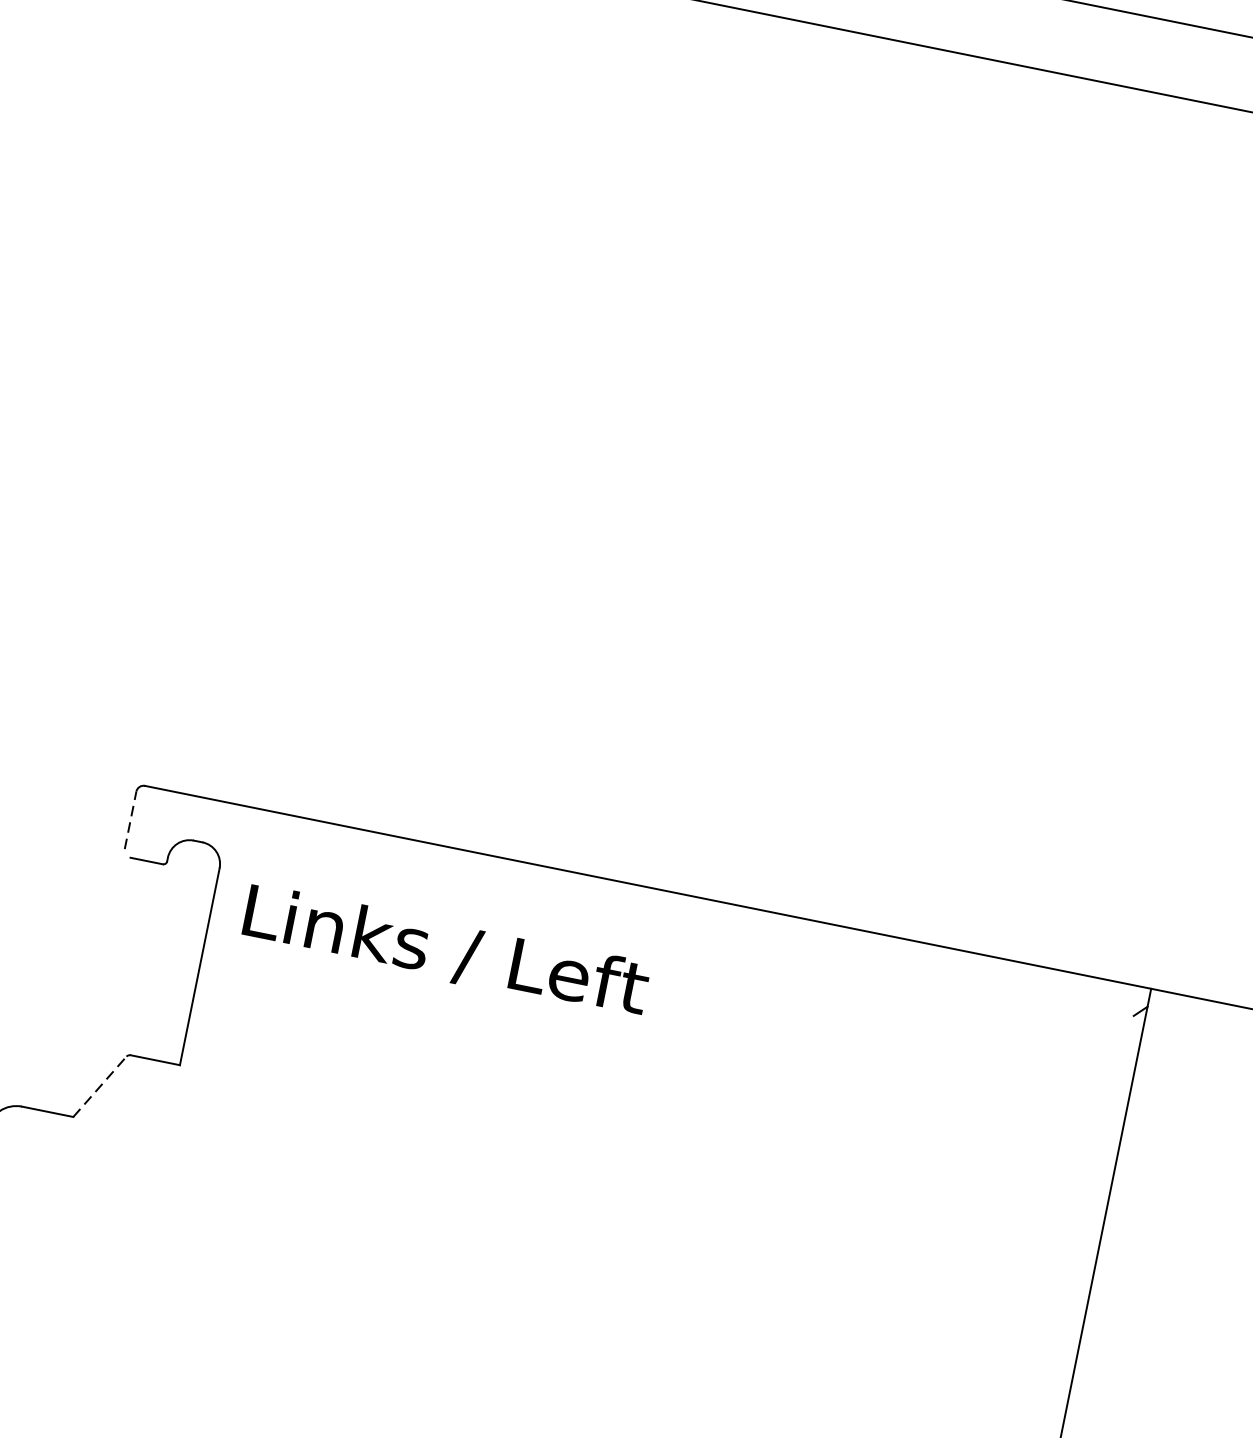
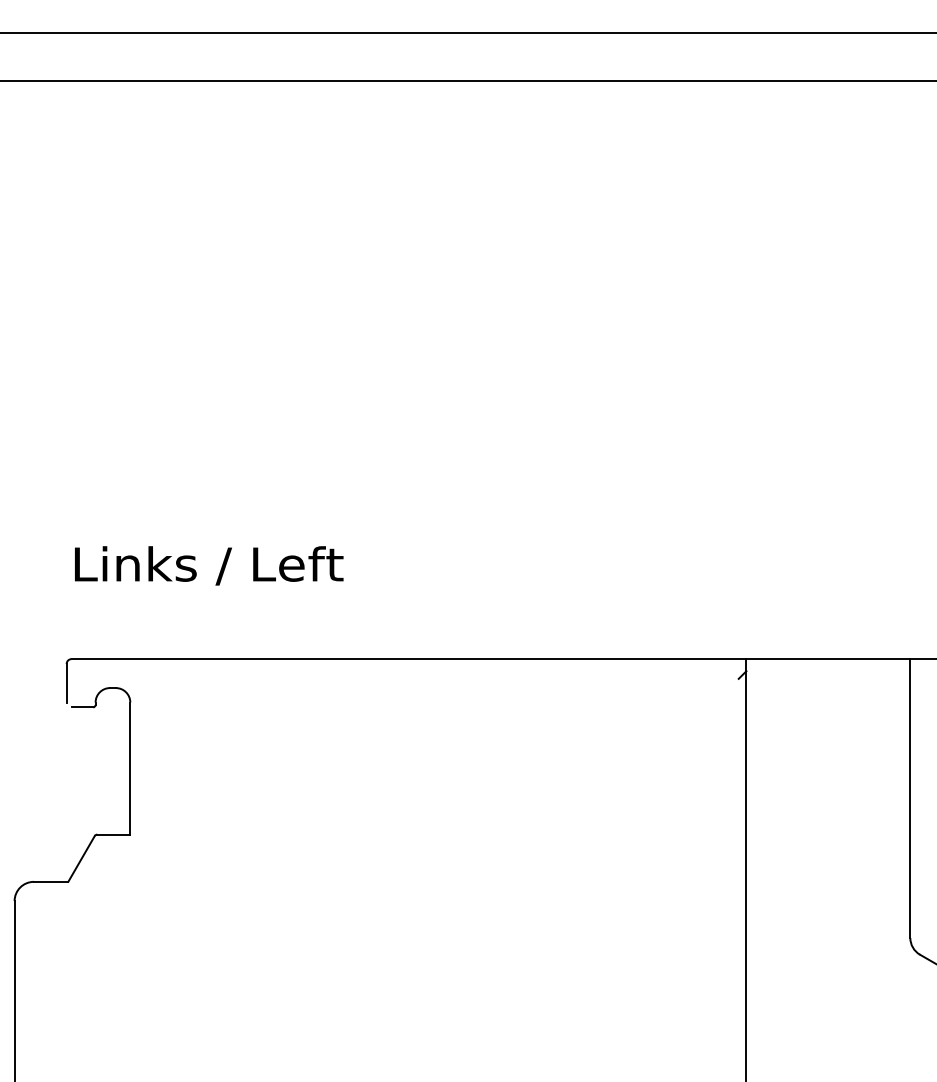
line: (130, 819) -> (66, 682), dashed -> solid
text: (446, 951) -> (209, 565), moved
line: (99, 1086) -> (81, 858), dashed -> solid

